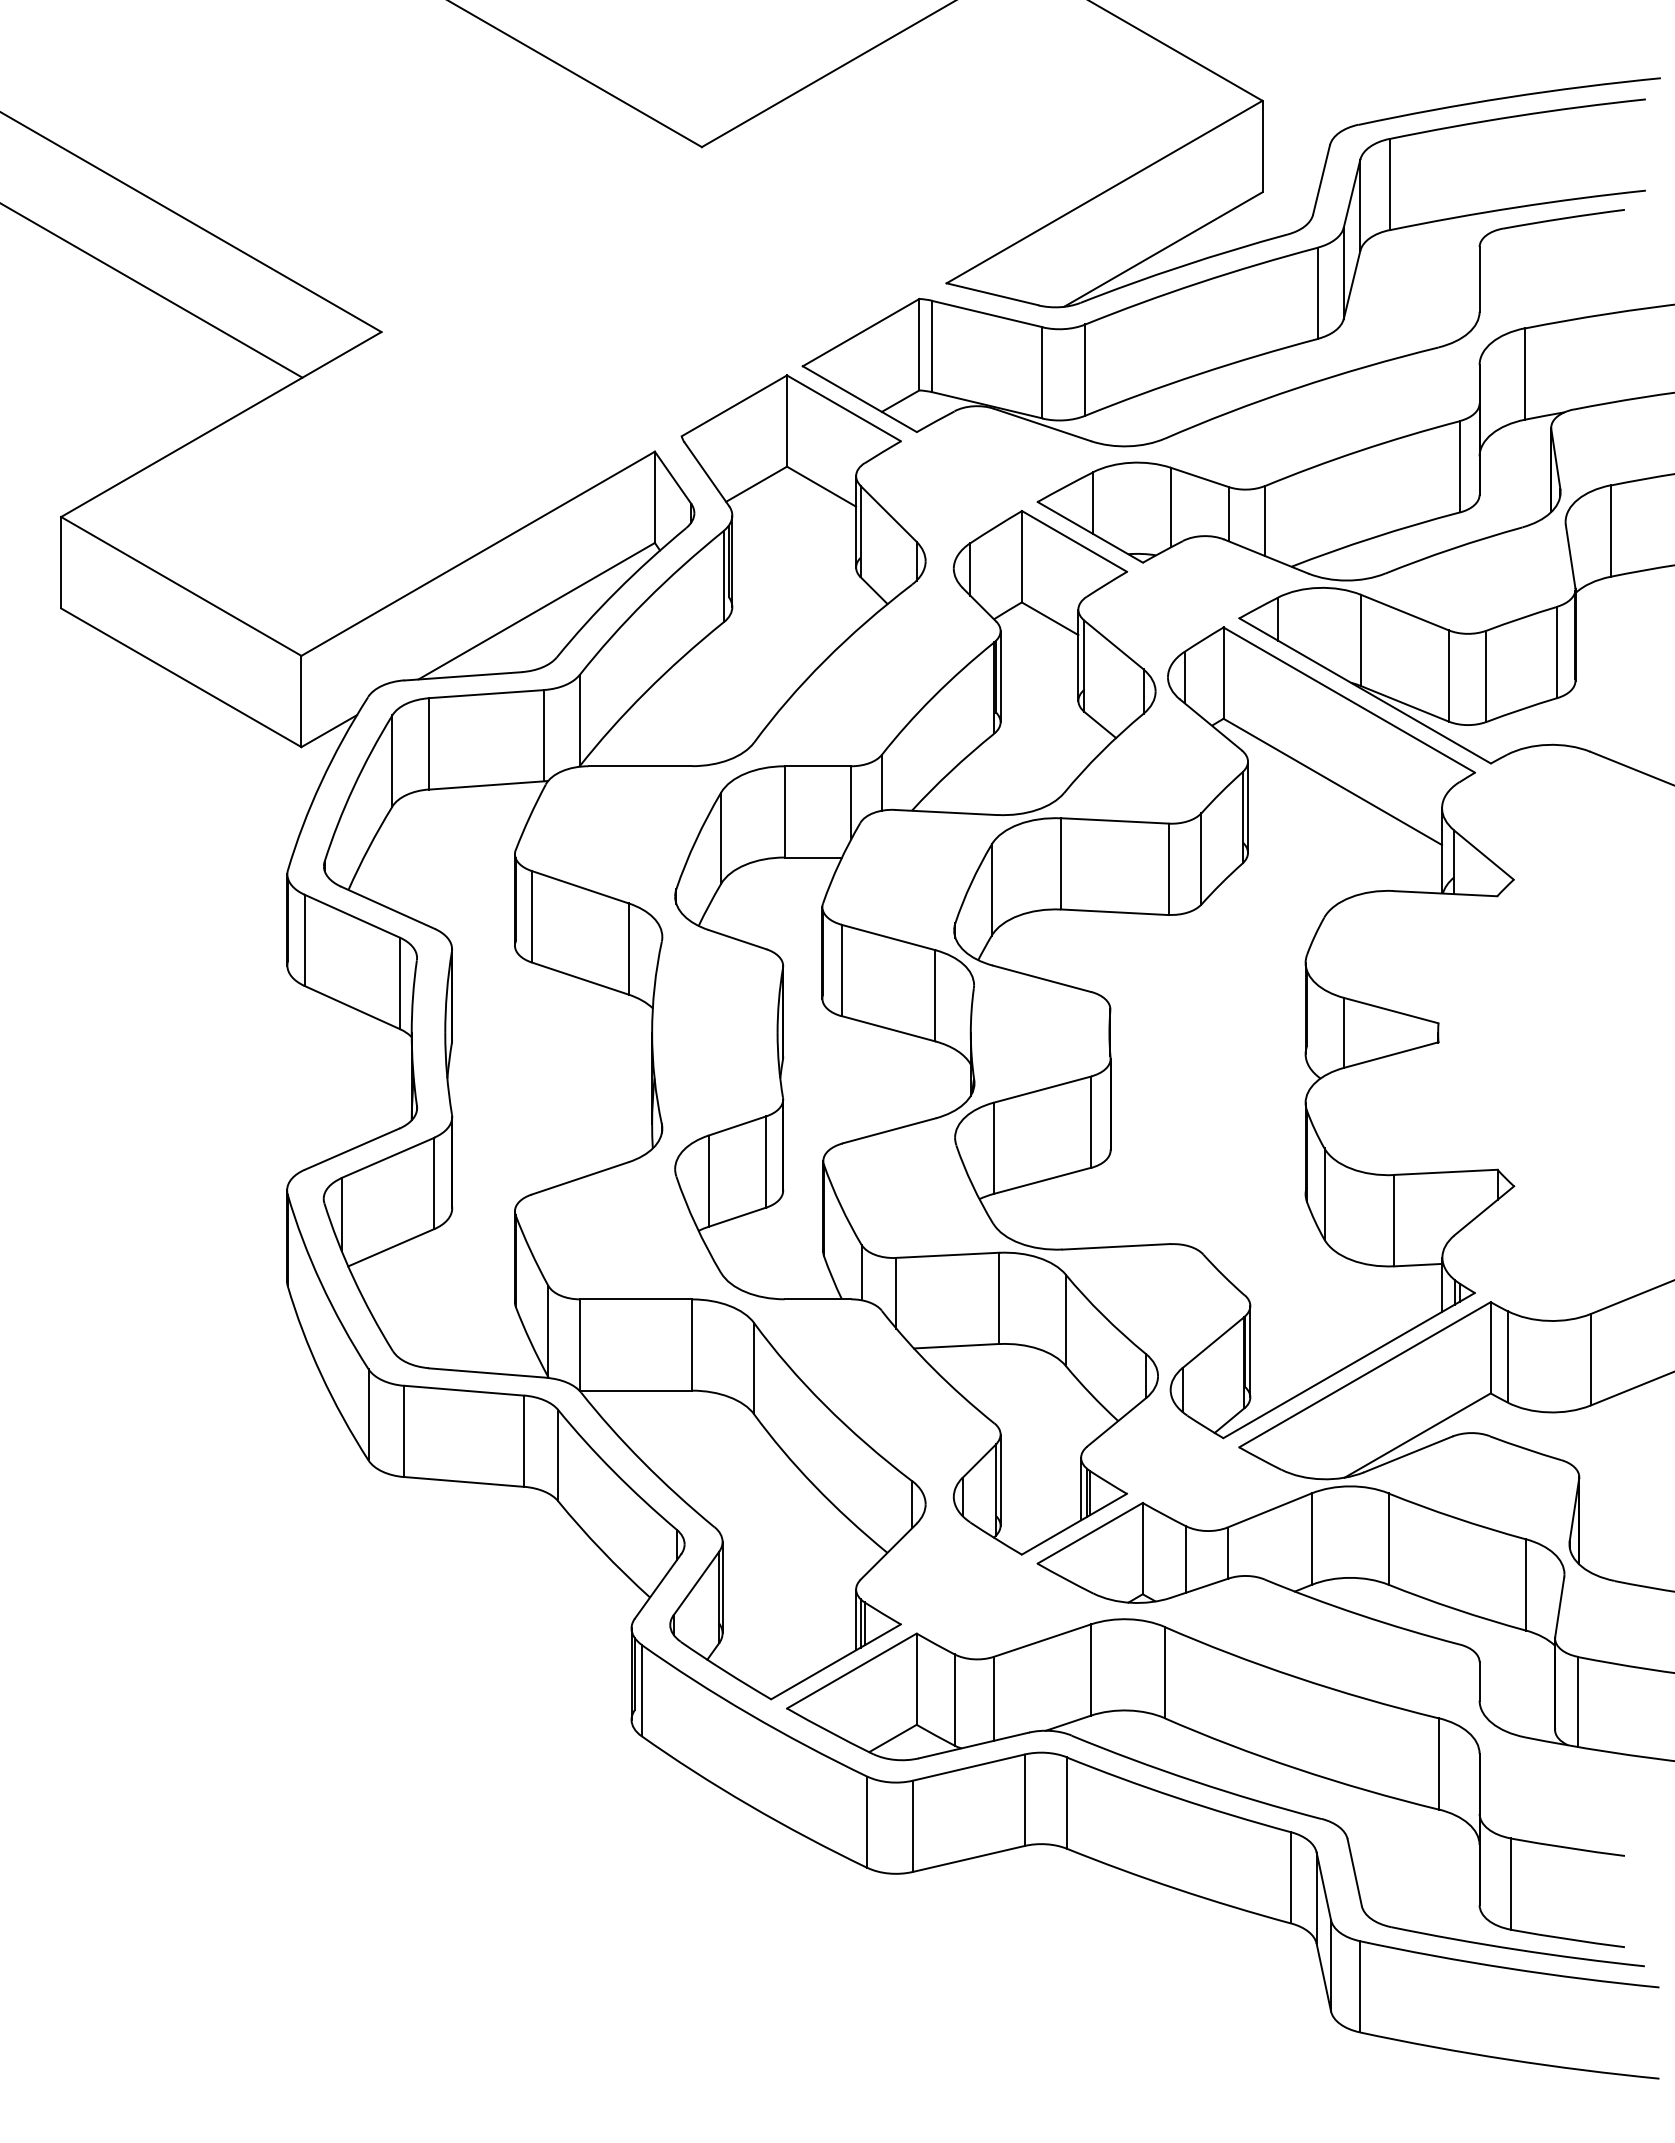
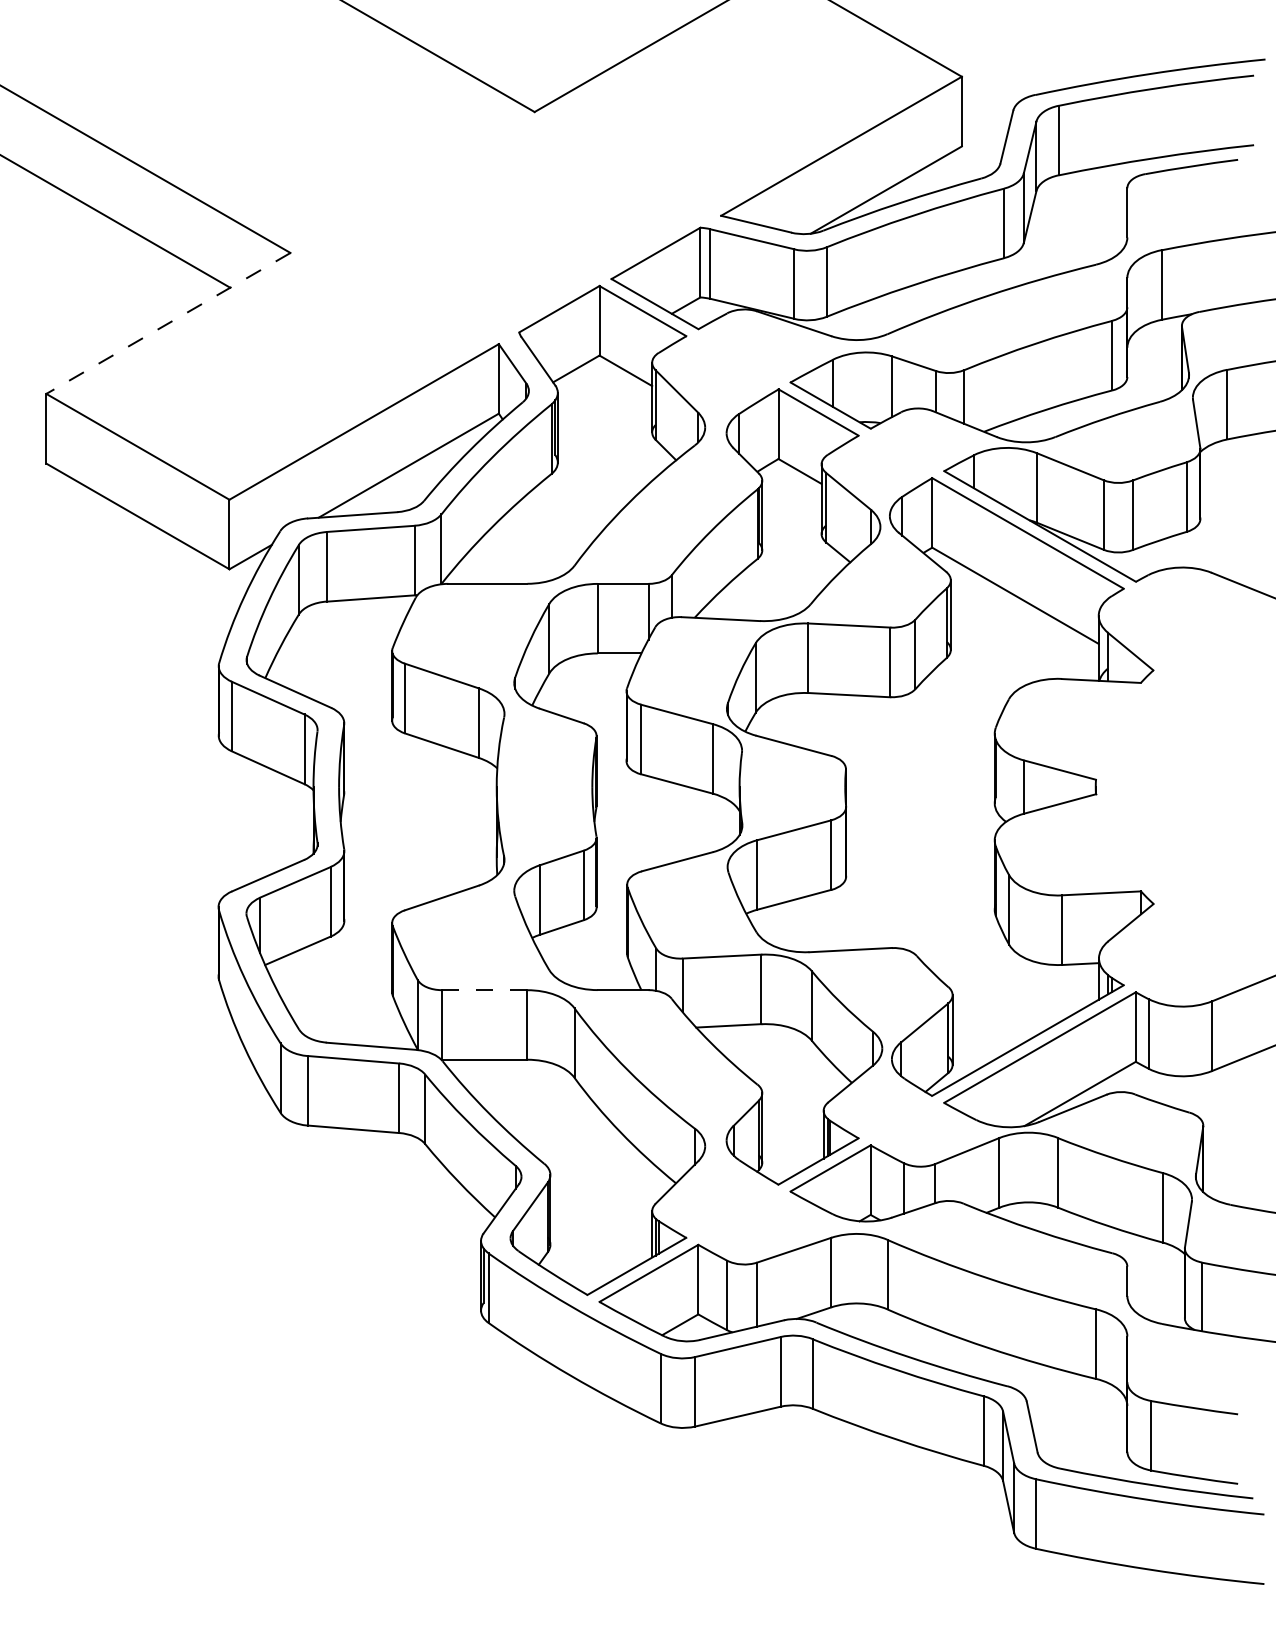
line: (221, 424) -> (168, 323), solid -> dashed
line: (635, 1299) -> (484, 990), solid -> dashed

